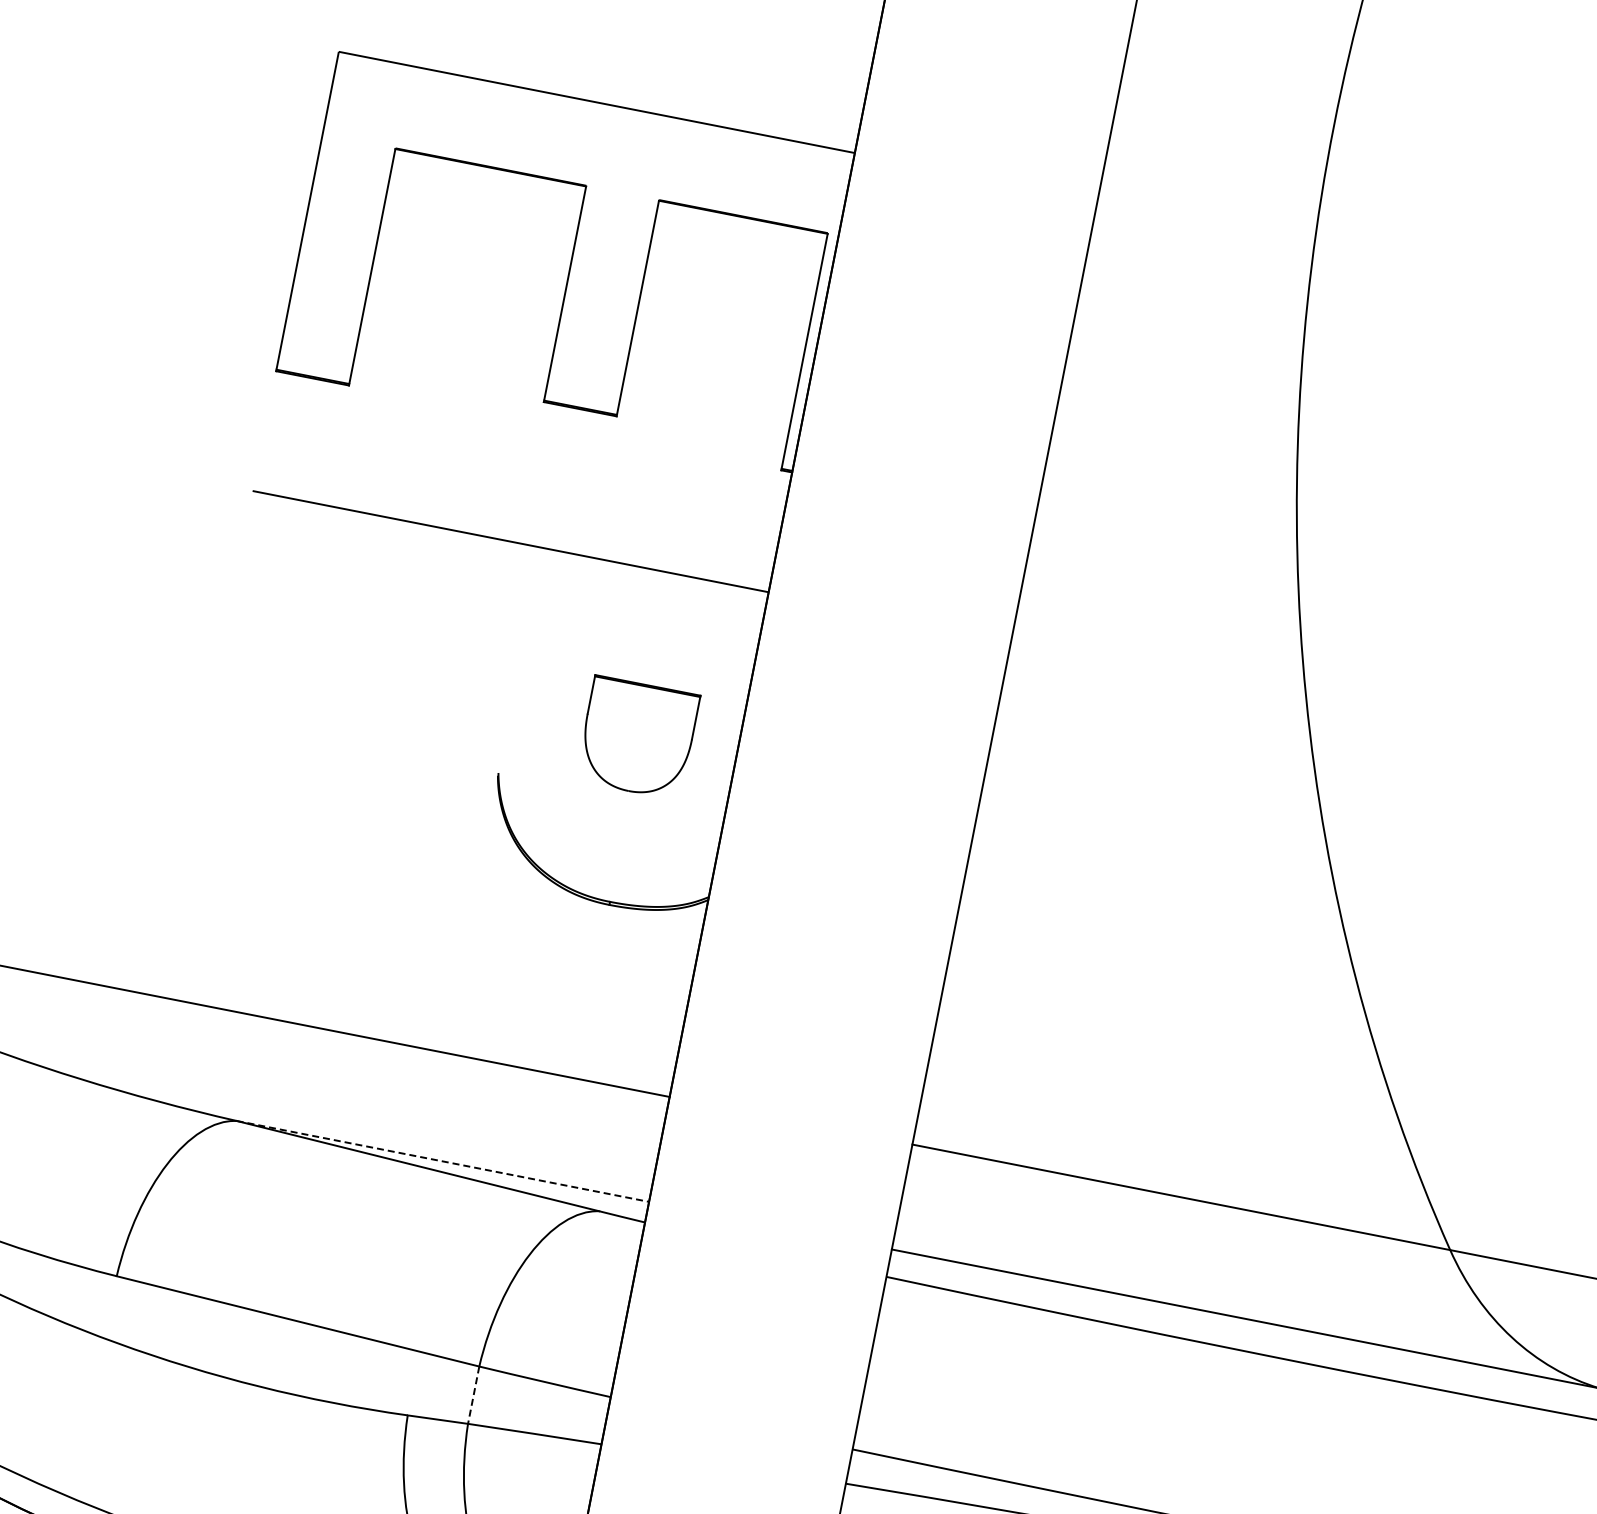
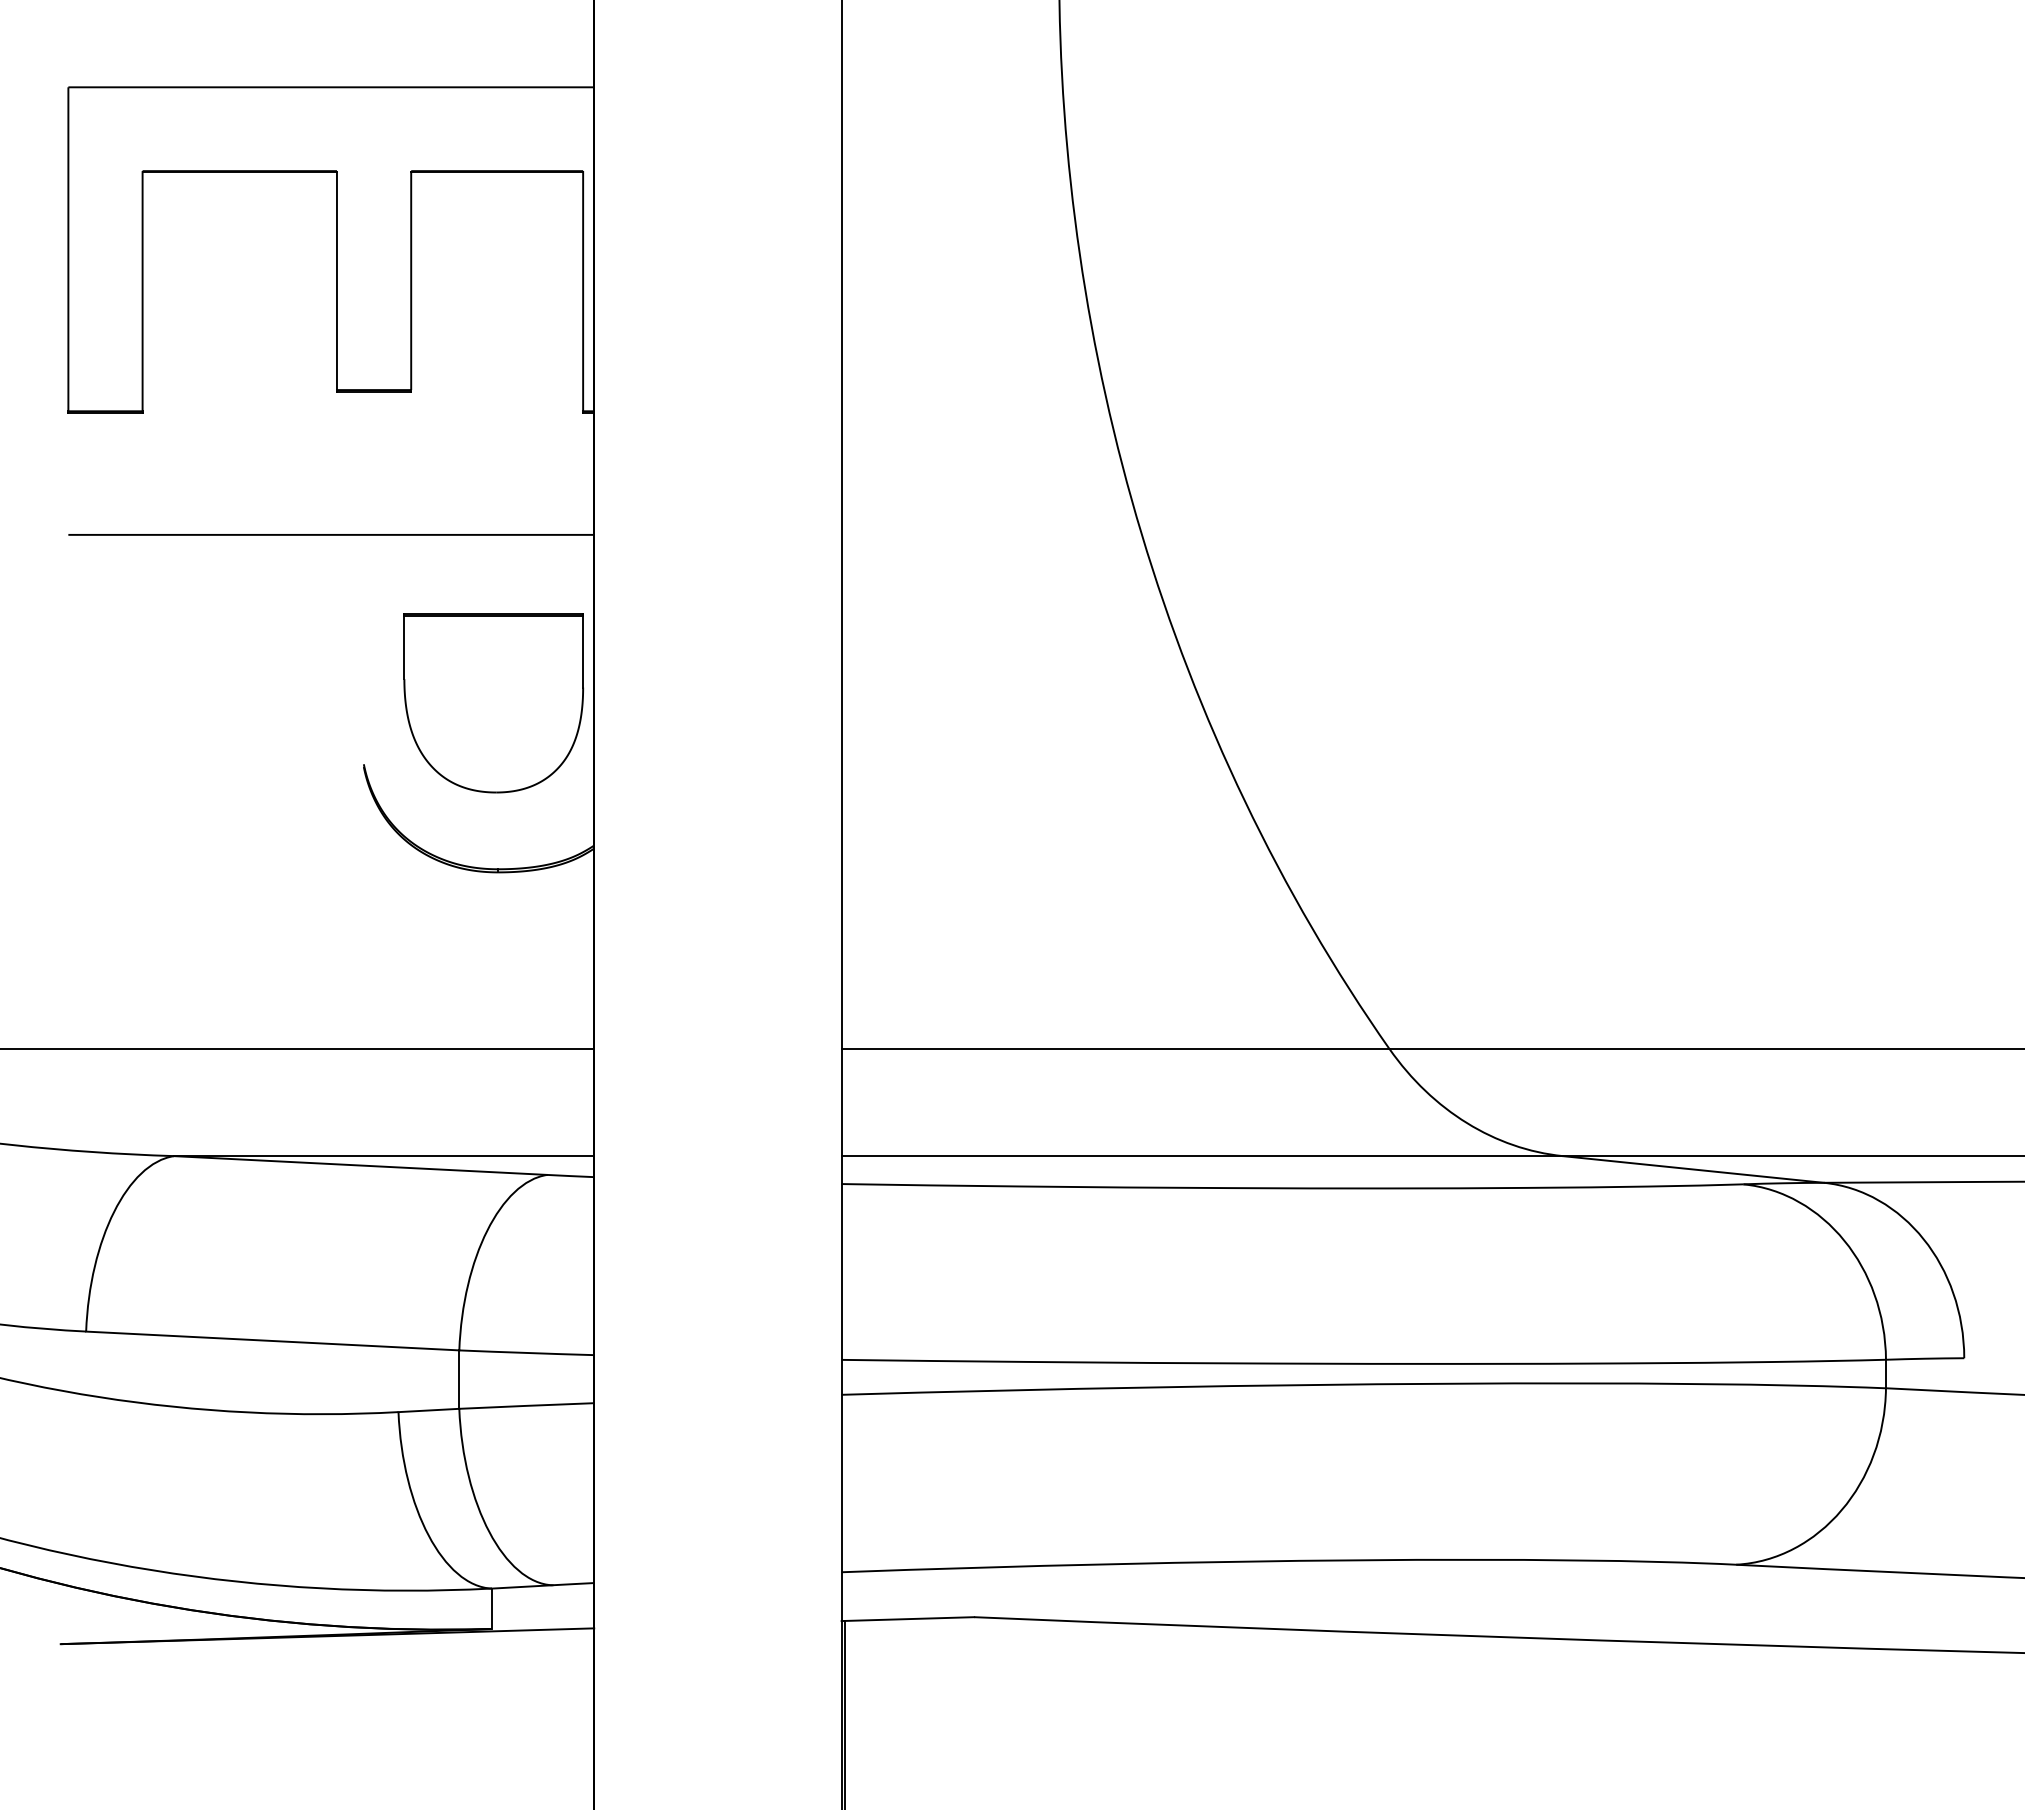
part: (637, 738) -> (493, 703), size x1.67
line: (443, 1161) -> (384, 1156), dashed -> solid
line: (473, 1396) -> (459, 1380), dashed -> solid

